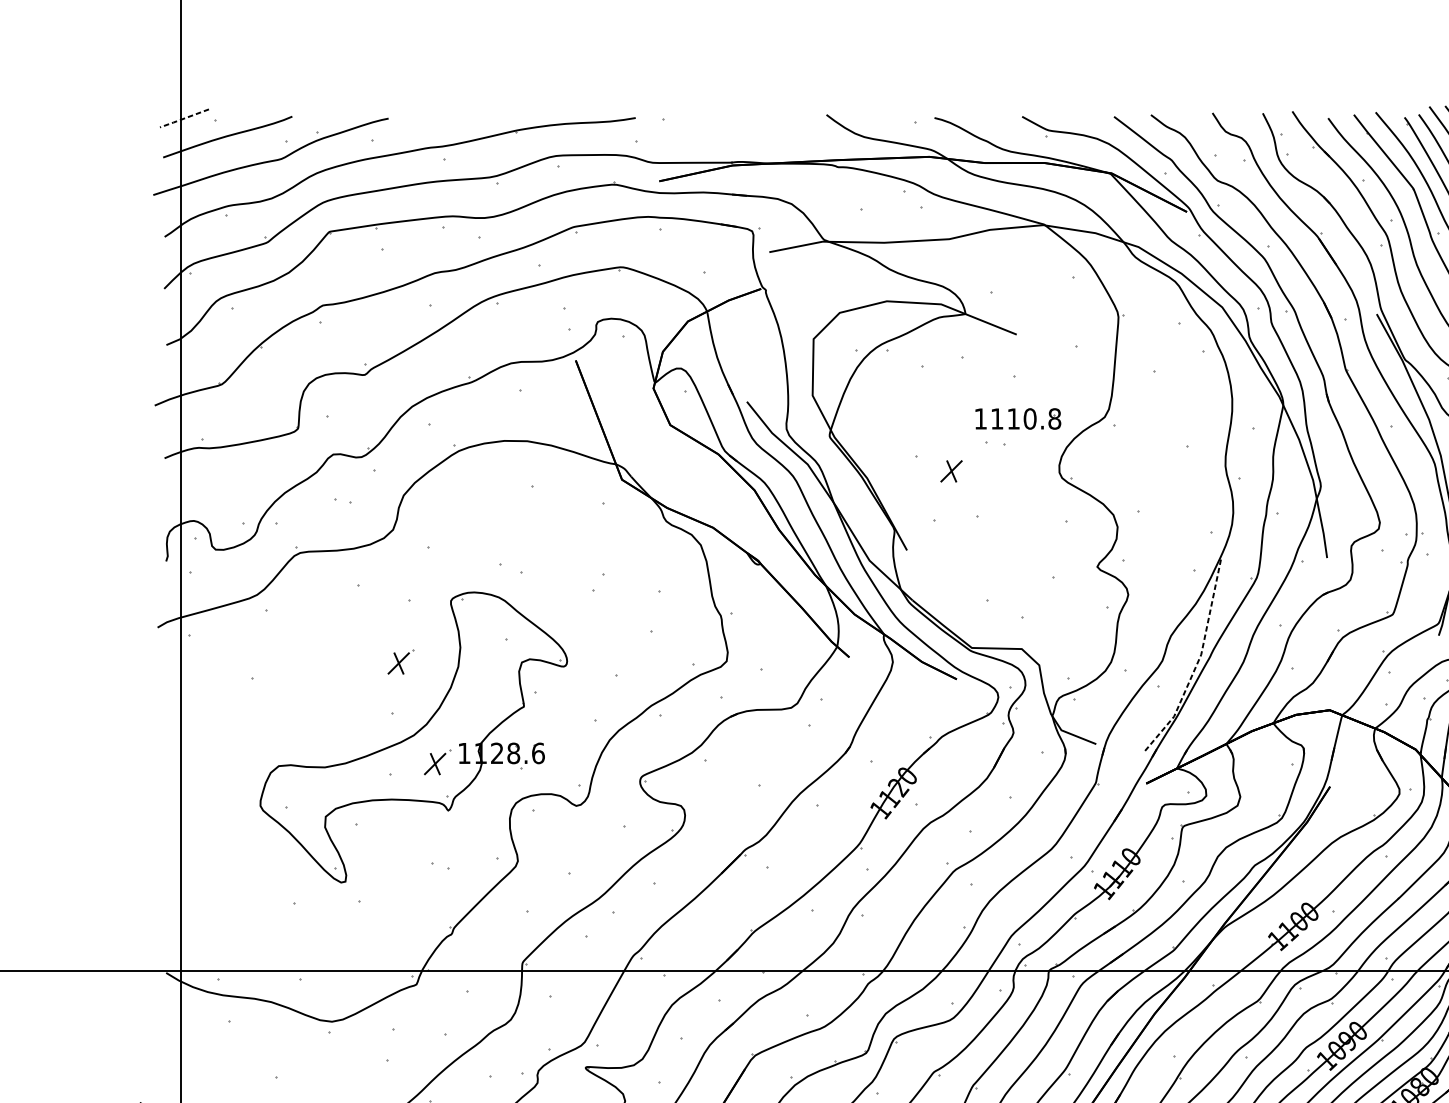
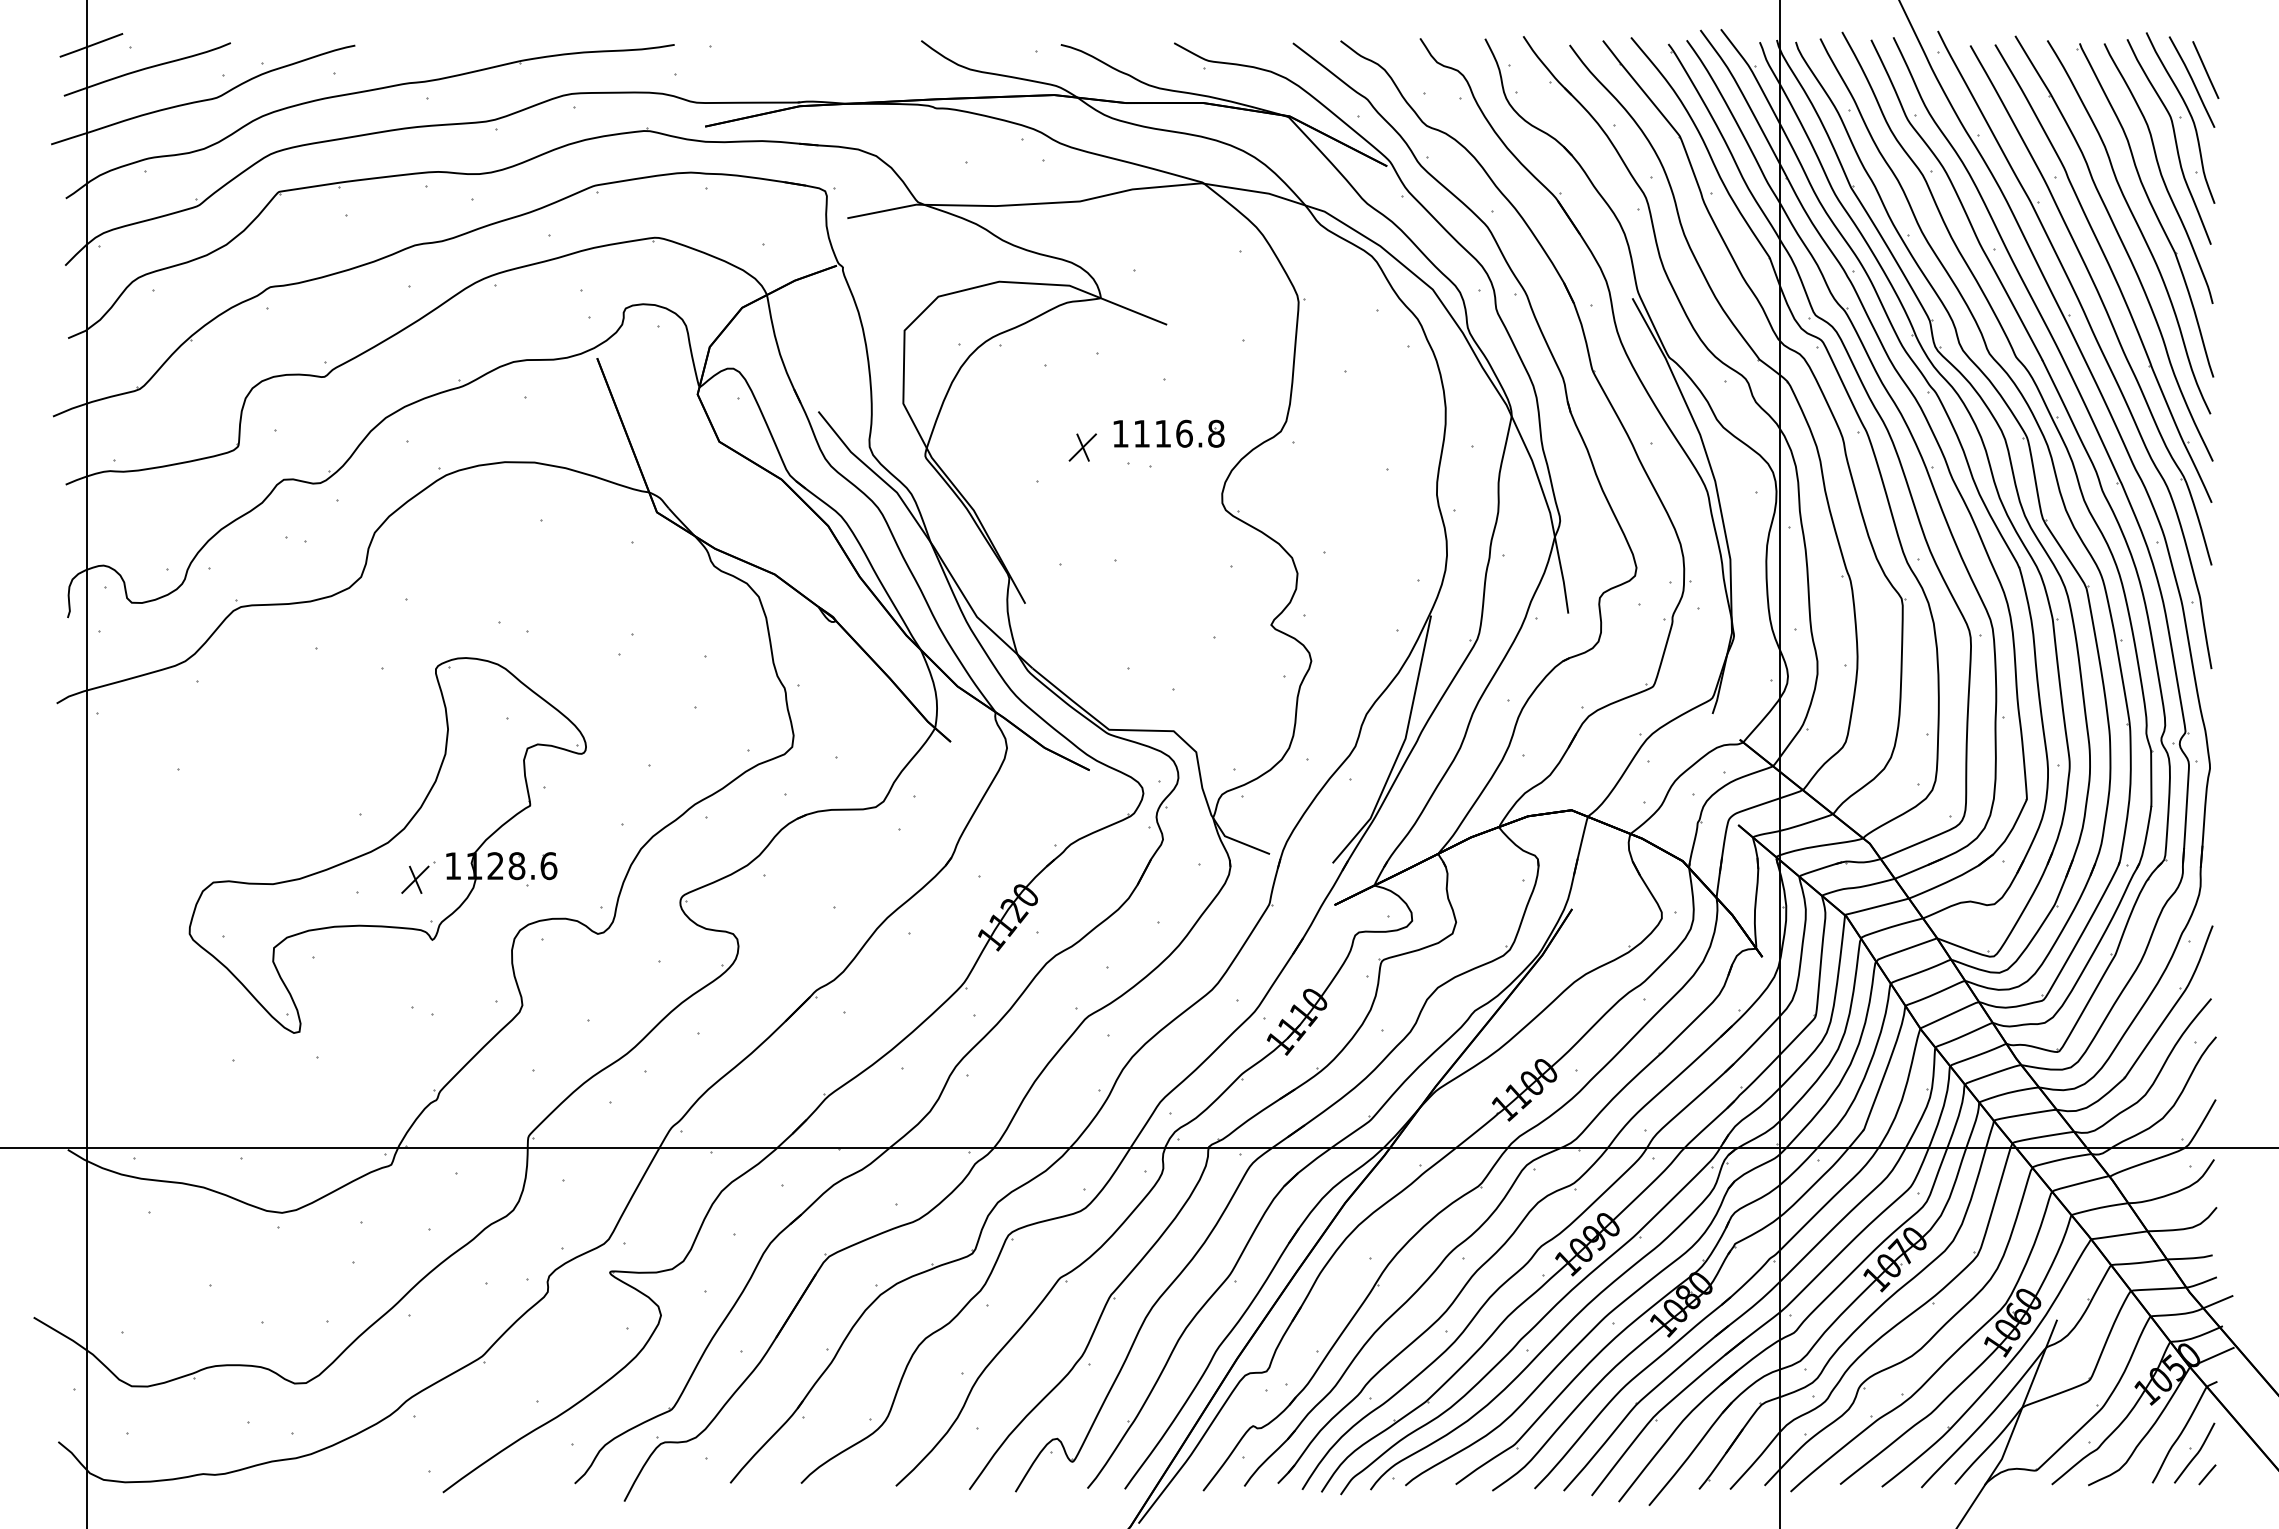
line: (183, 118) -> (90, 45), dashed -> solid
text: (1030, 418) -> (1184, 433), 1110.8 -> 1116.8
part: (951, 471) -> (1082, 447), moved
part: (401, 661) -> (371, 747), removed
line: (1198, 662) -> (1401, 748), dashed -> solid

